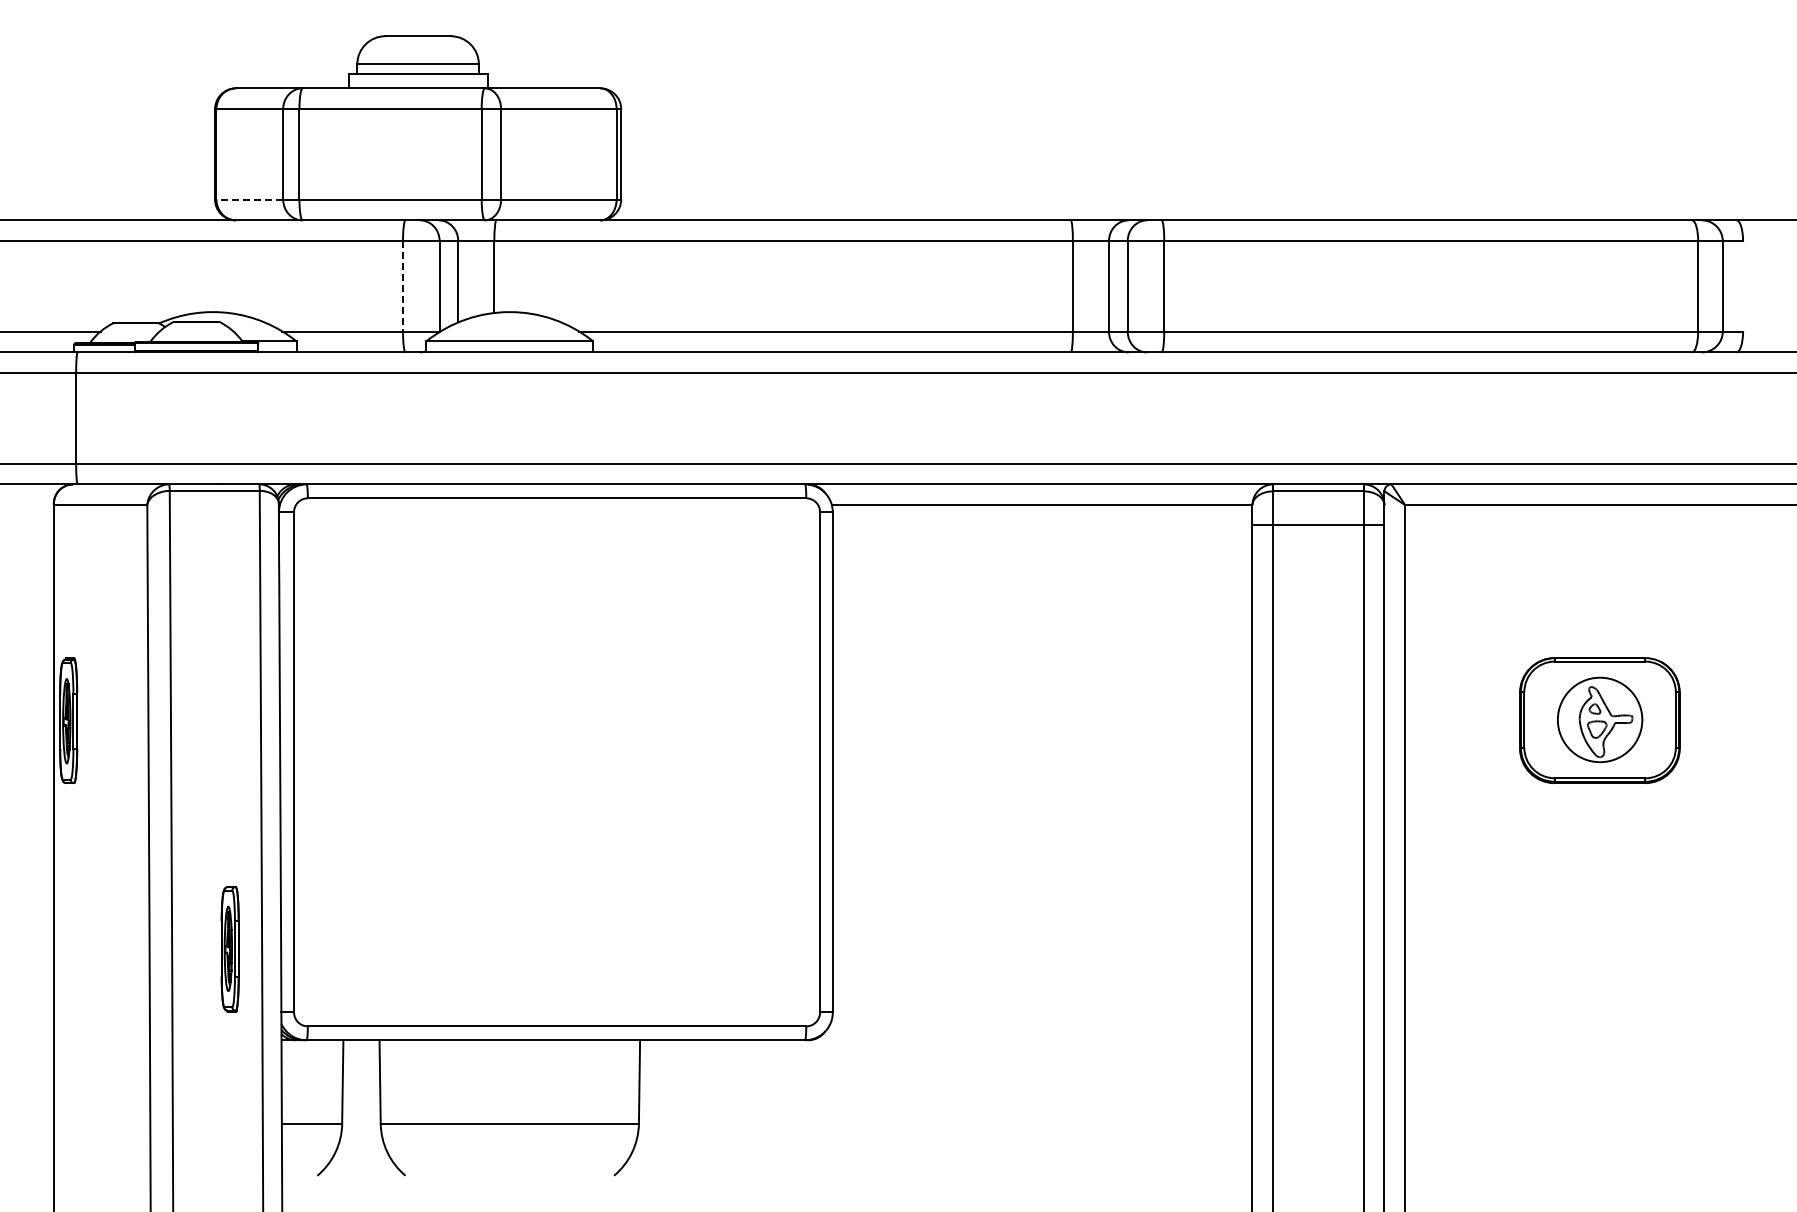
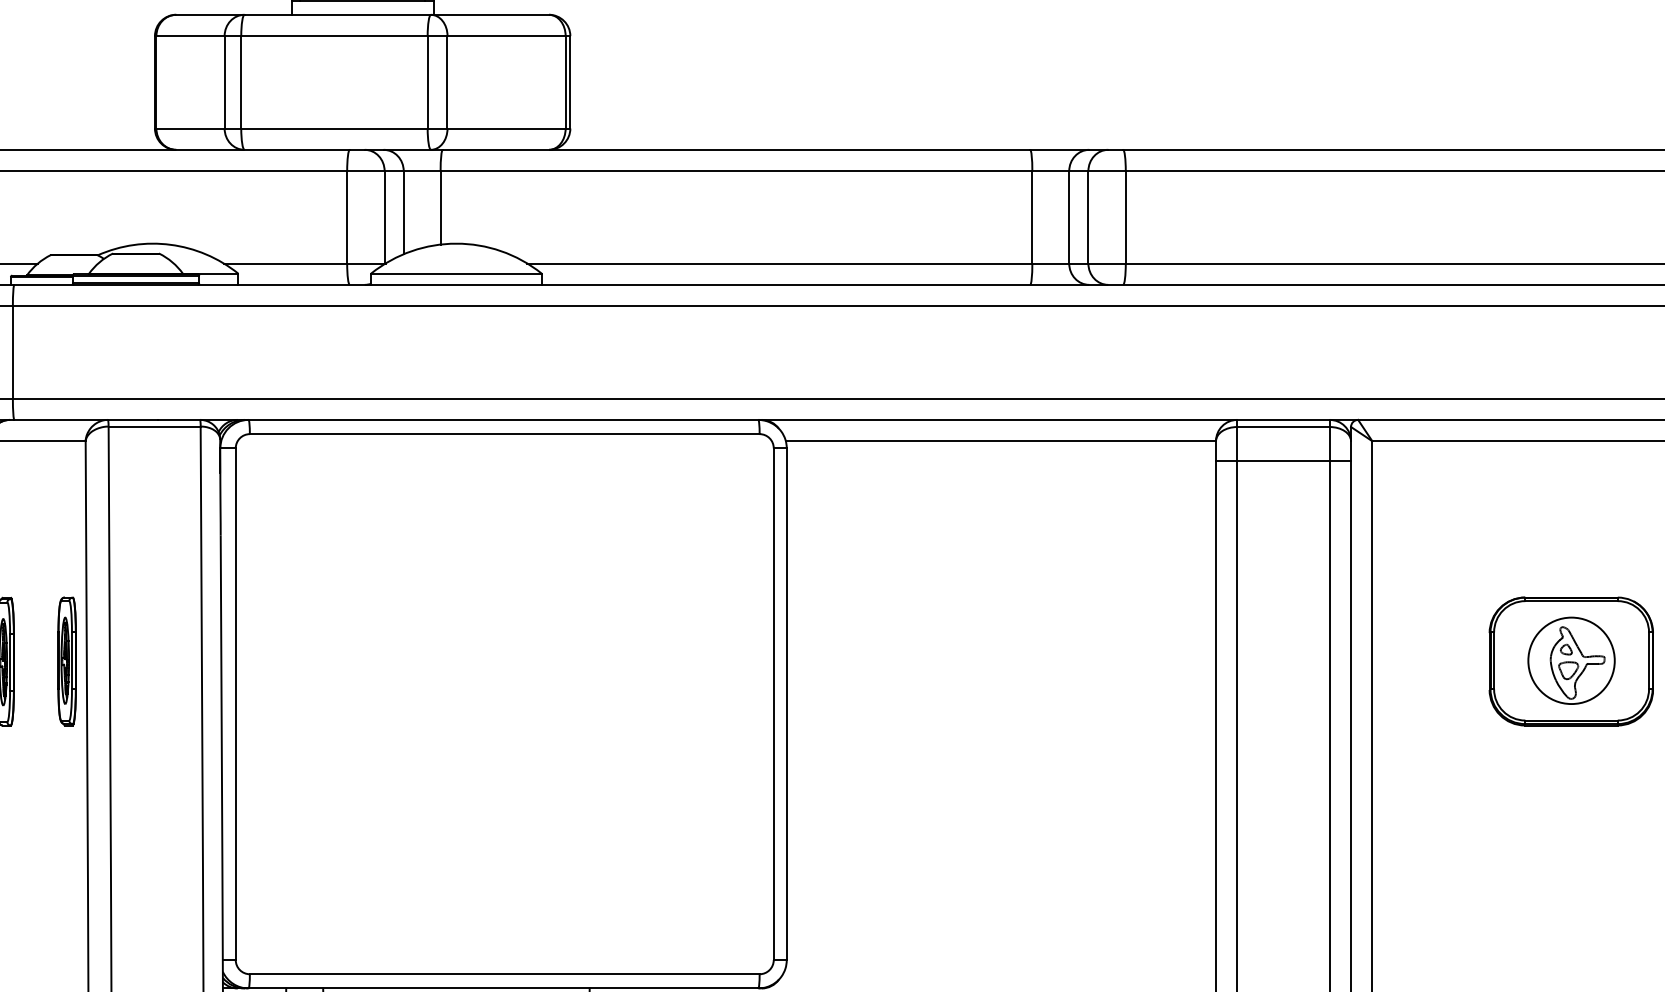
line: (249, 199) -> (190, 128), dashed -> solid
line: (402, 286) -> (346, 217), dashed -> solid
part: (229, 949) -> (66, 661), moved

